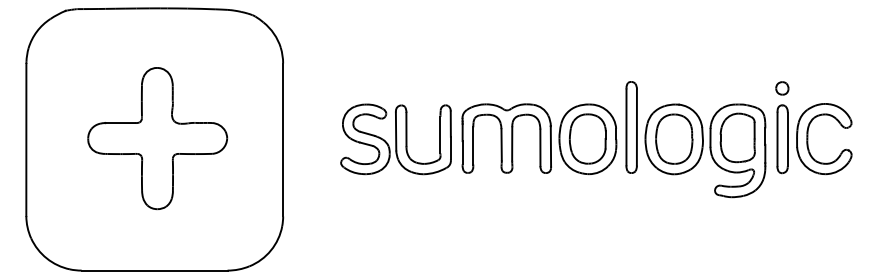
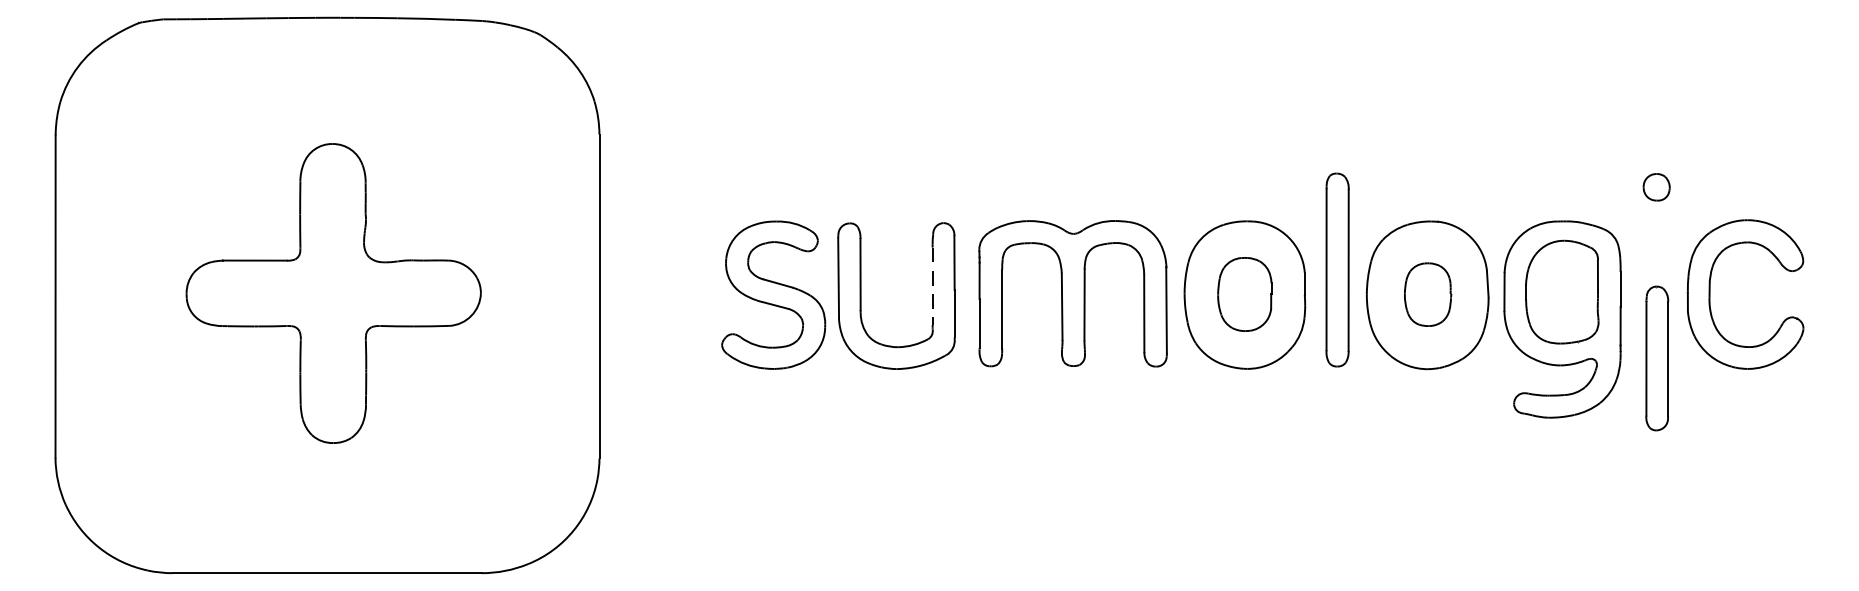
line: (440, 135) -> (932, 287), solid -> dashed
part: (587, 138) -> (1244, 293), size x0.7
part: (674, 138) -> (1428, 293), size x0.6
part: (782, 139) -> (1656, 359), moved

